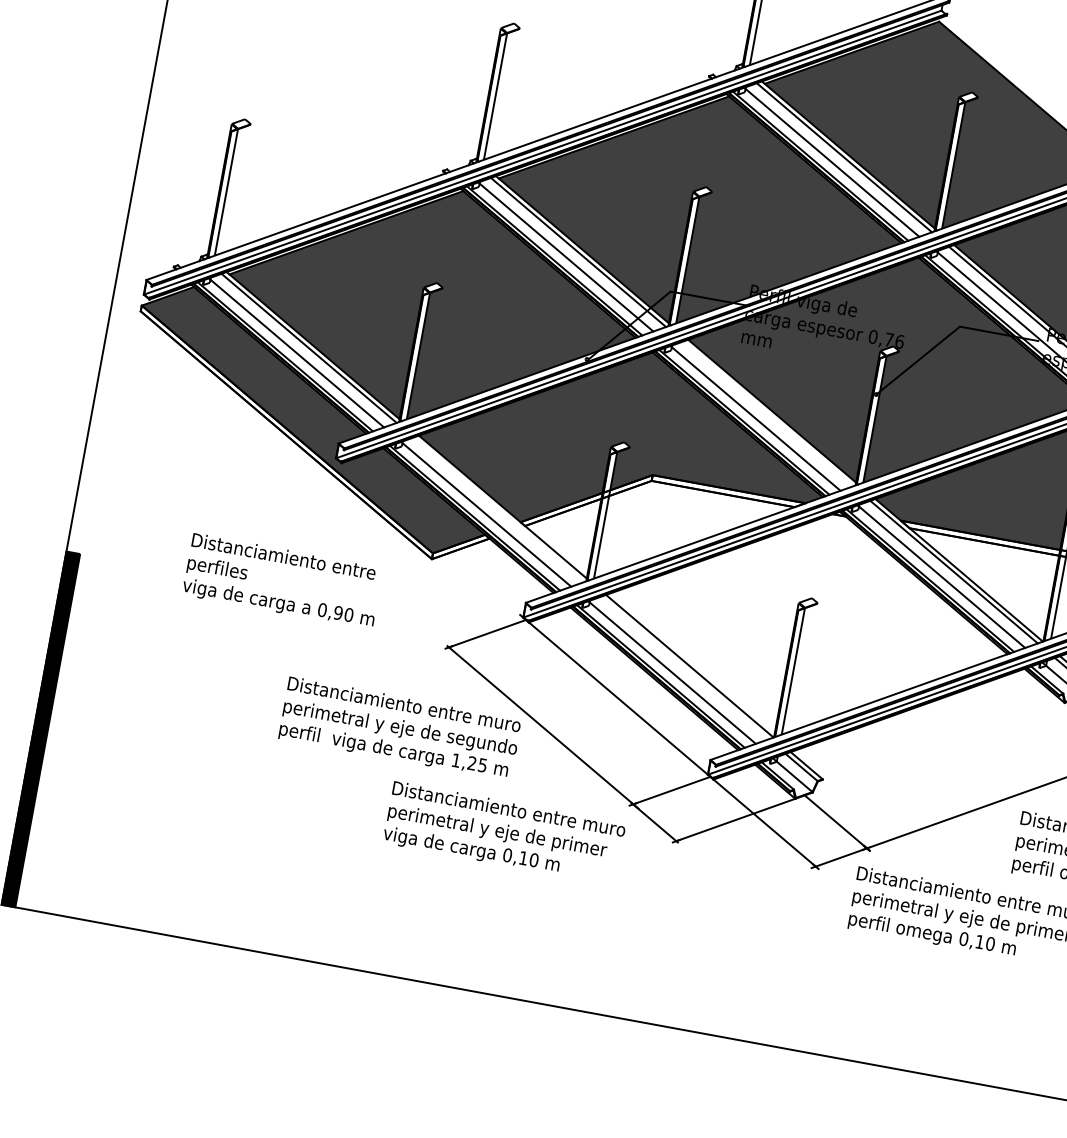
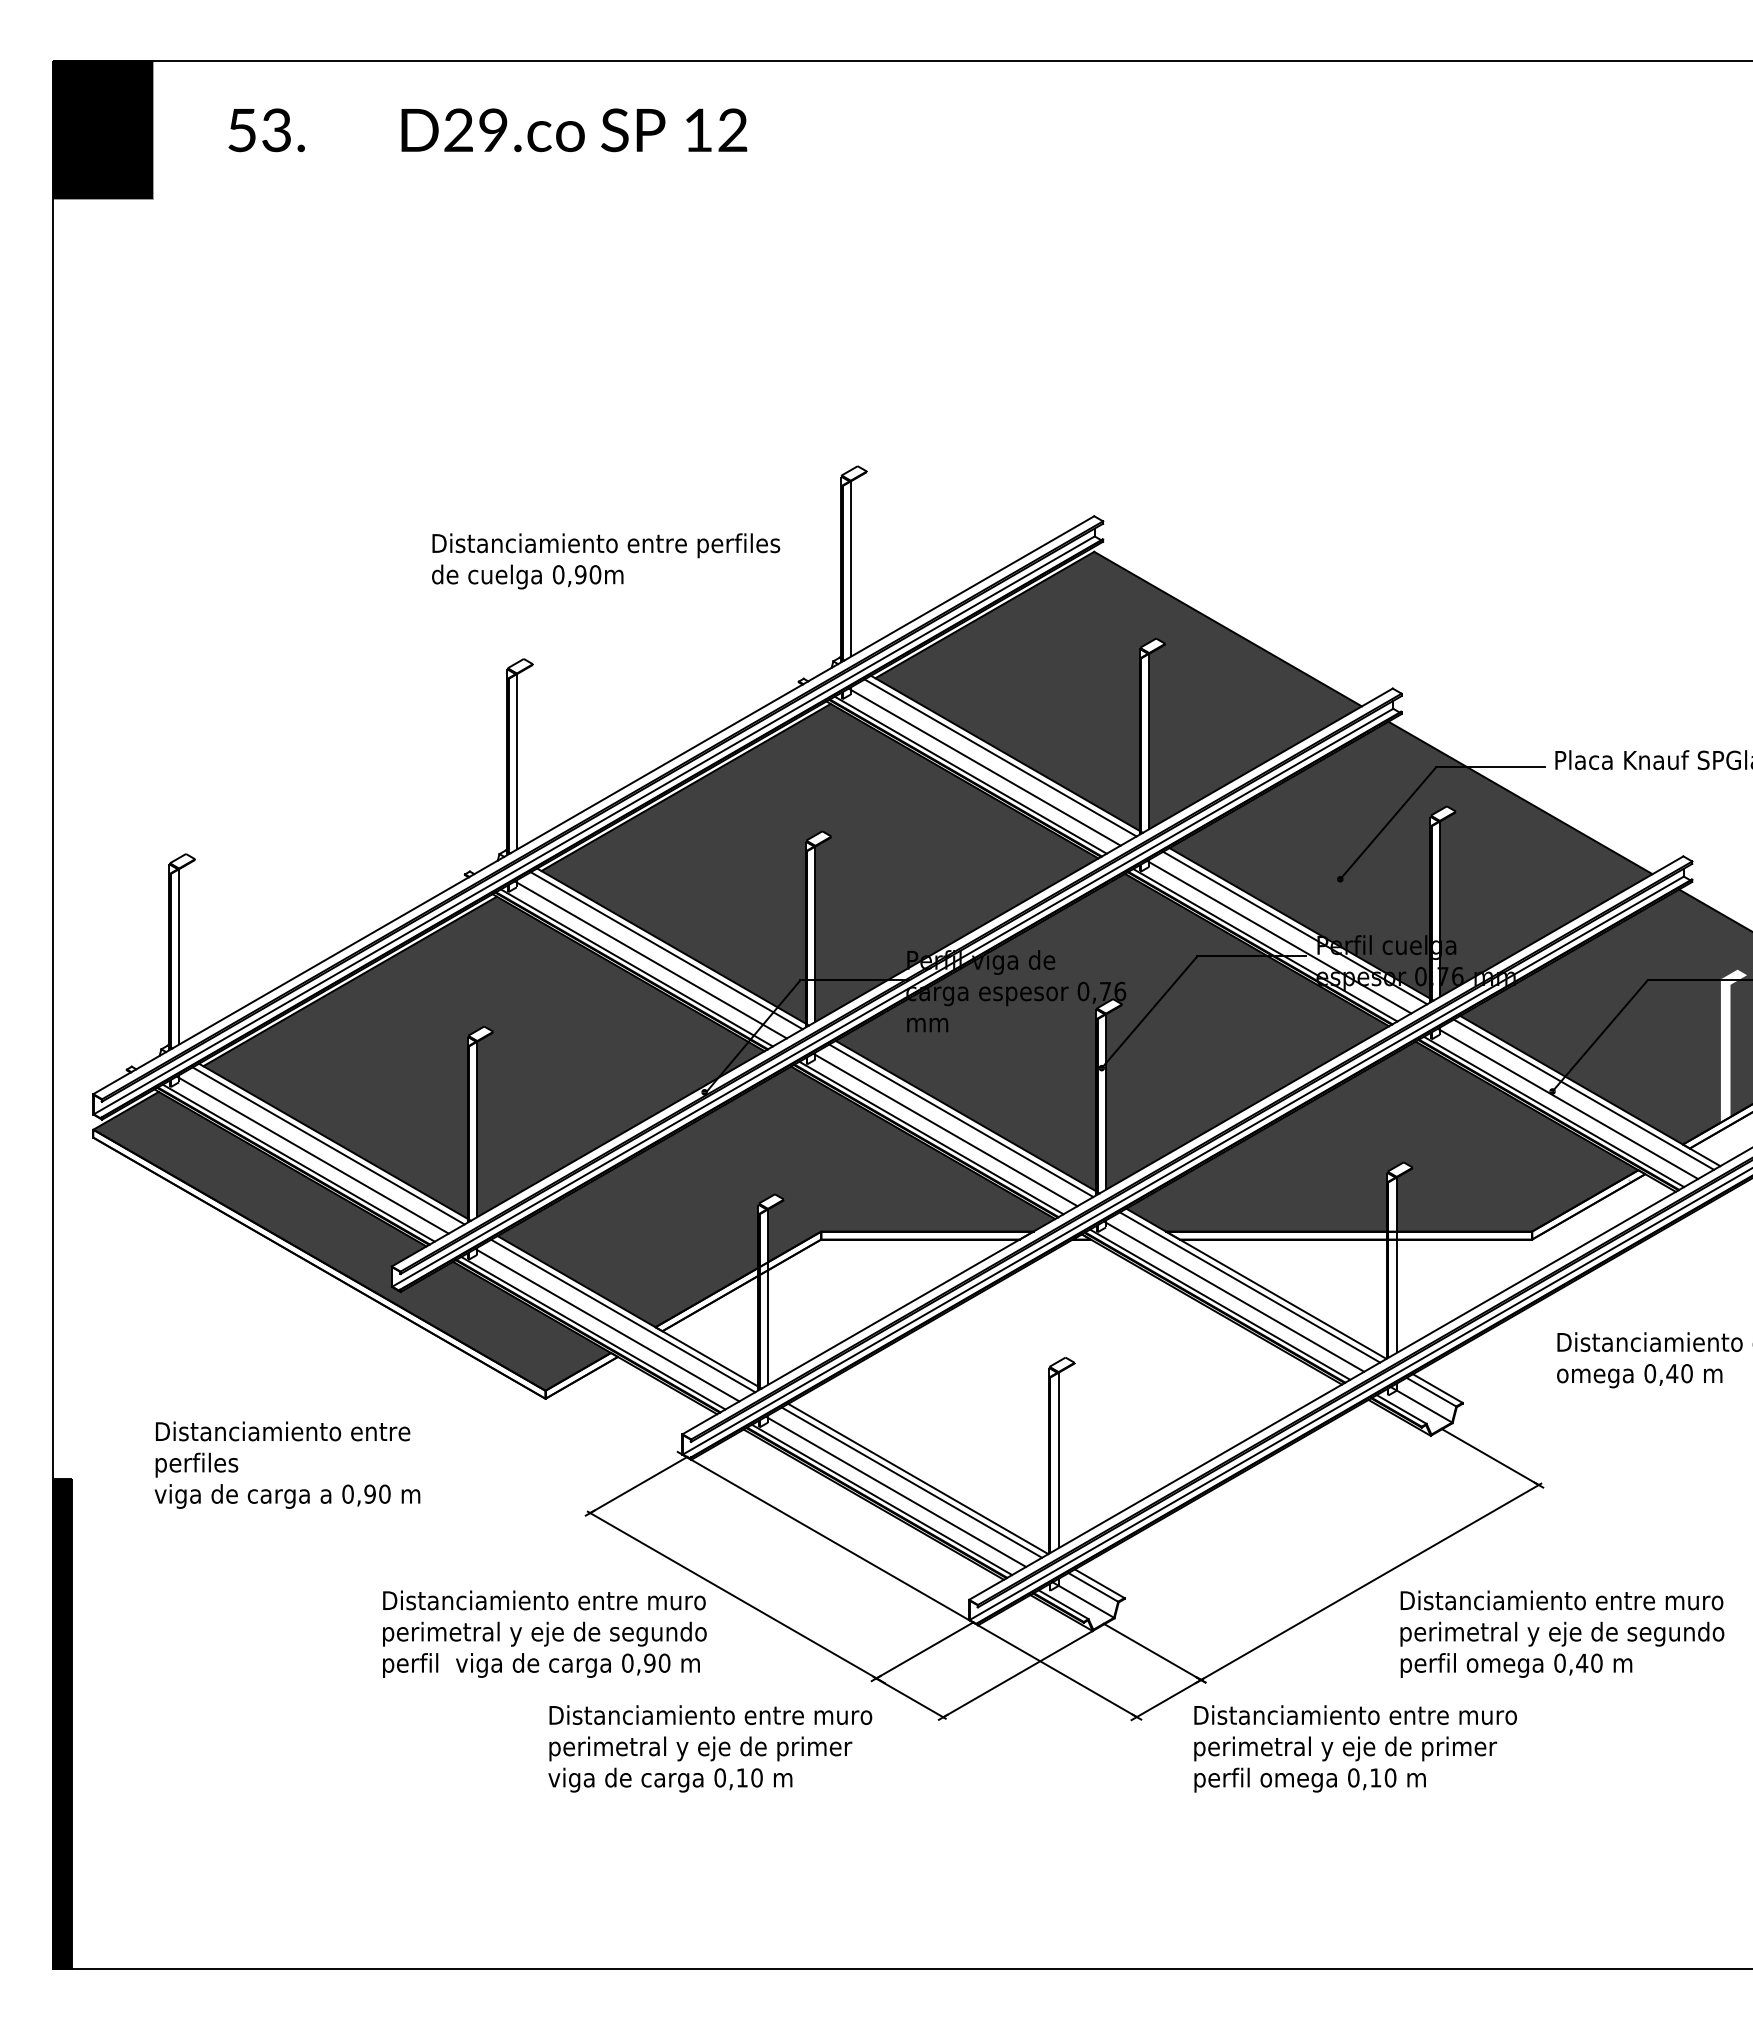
line: (768, 413) -> (961, 1120), added
line: (499, 509) -> (623, 1315), added
text: (282, 580) -> (287, 1464), moved
line: (684, 667) -> (911, 1482), added
text: (469, 762) -> (646, 1662), 1,25 -> 0,90

